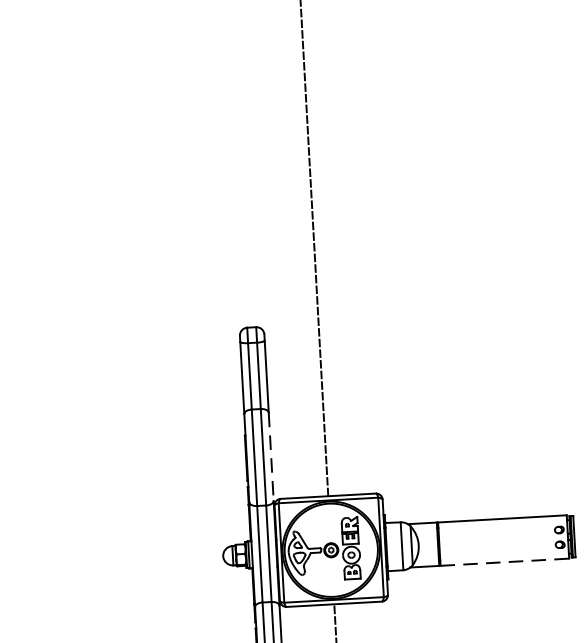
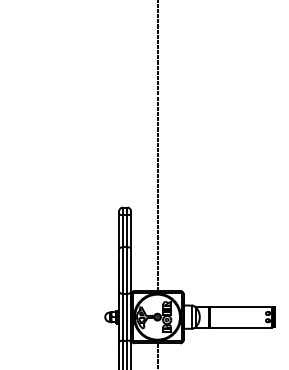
line: (272, 458) -> (131, 271), dashed -> solid
line: (506, 561) -> (241, 327), dashed -> solid

